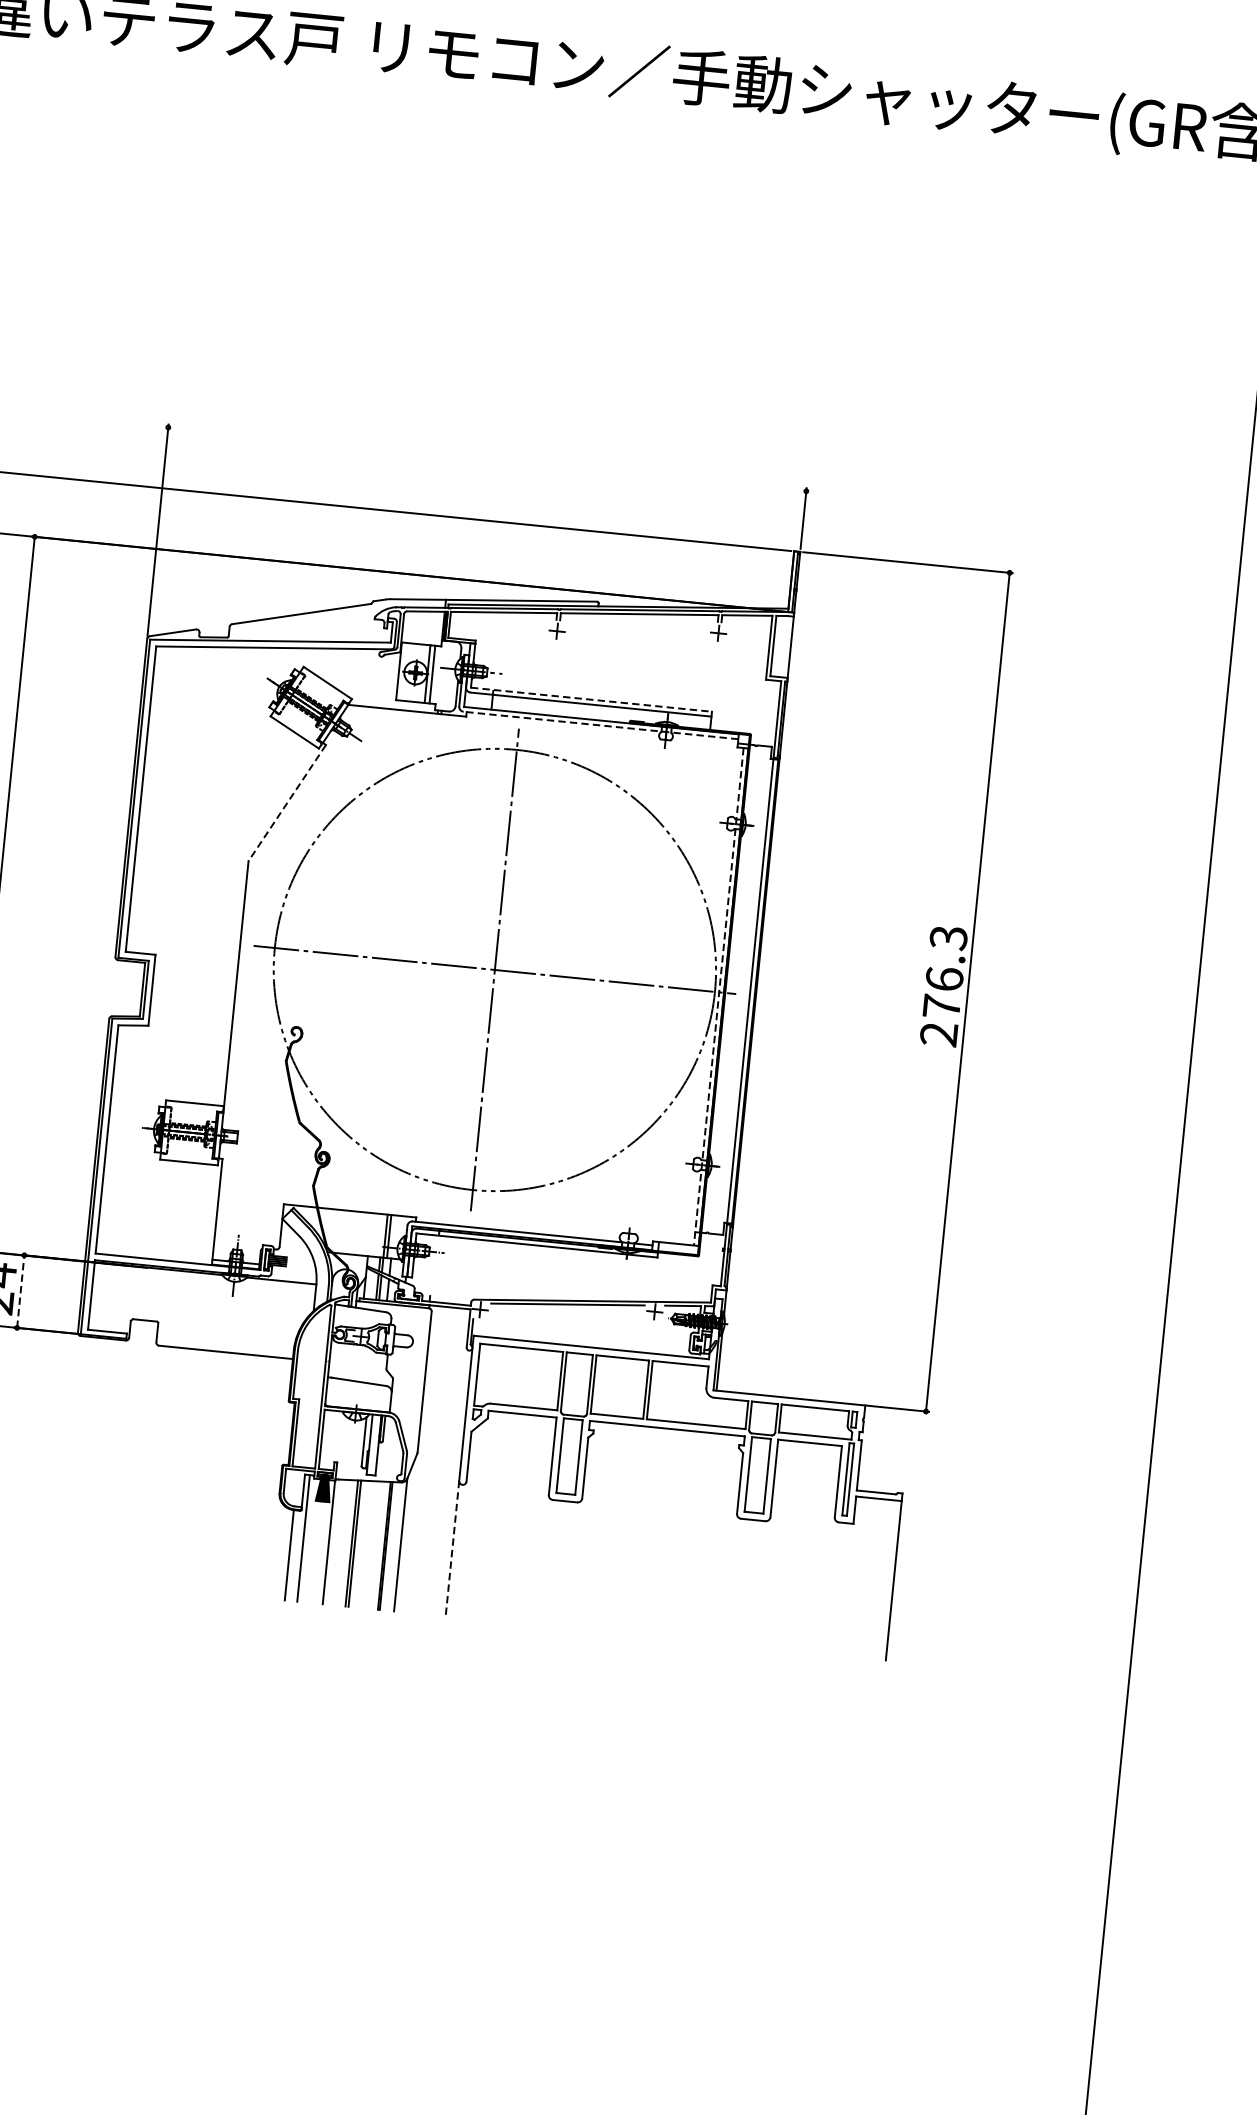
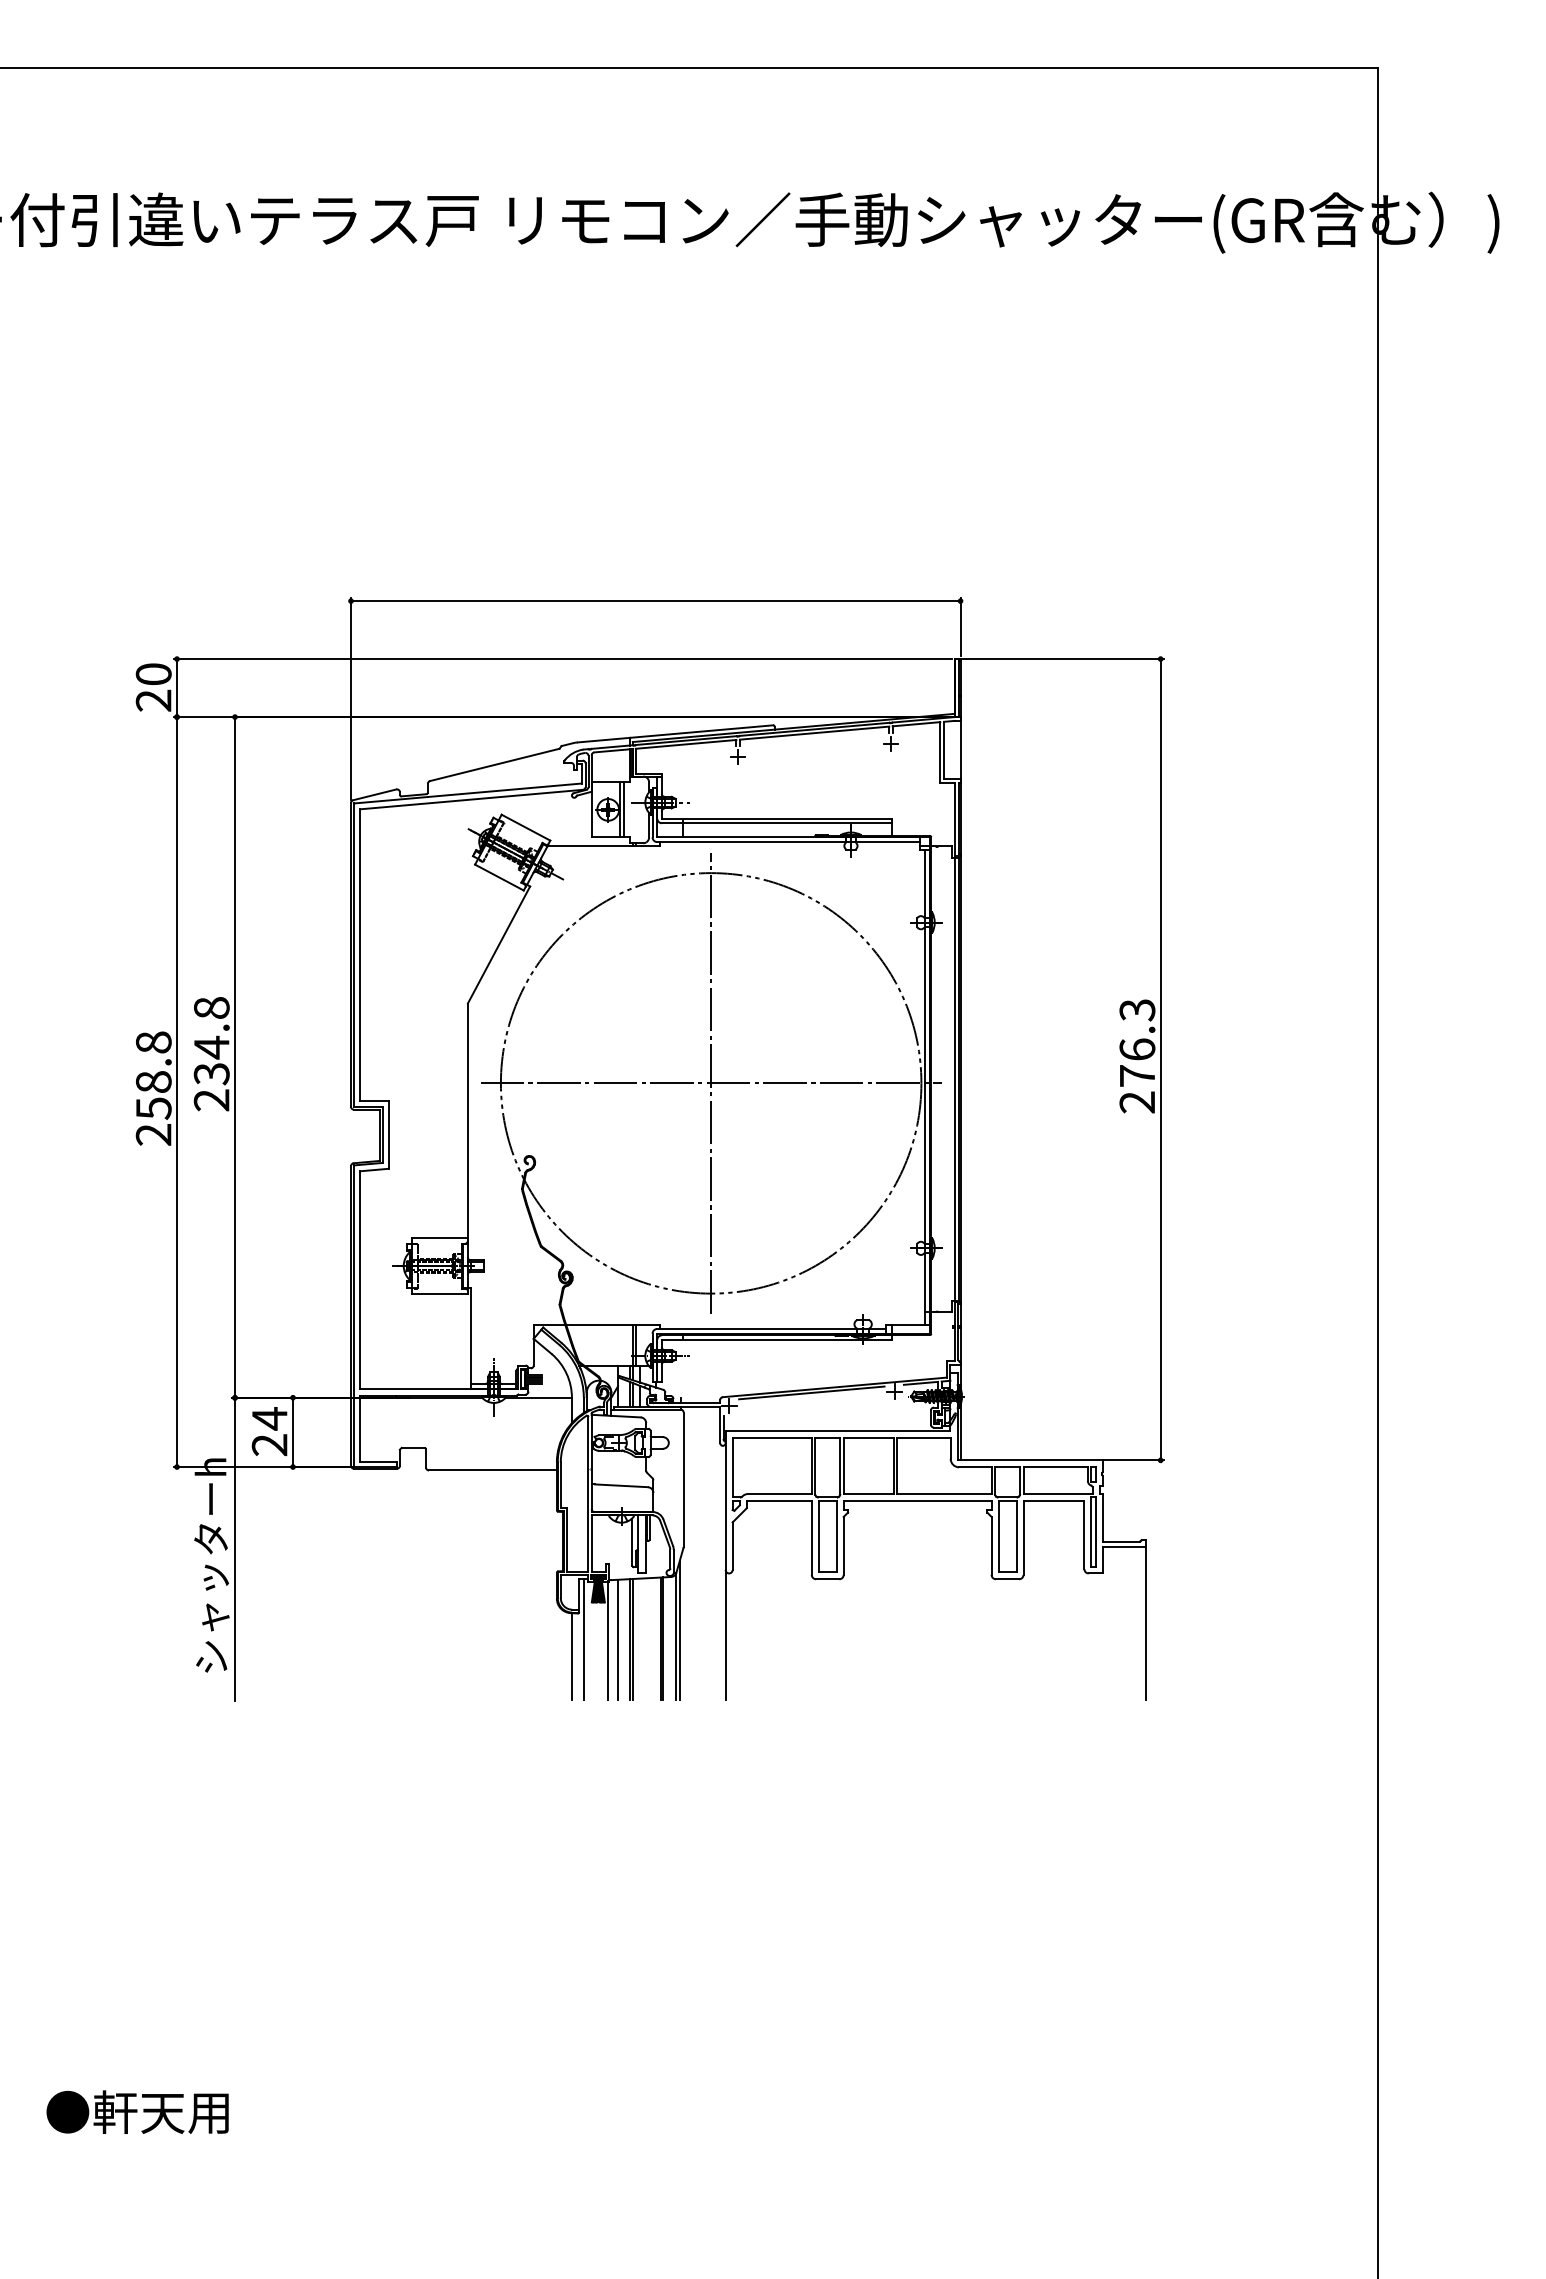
line: (486, 459) -> (655, 601), added
line: (592, 699) -> (777, 818), dashed -> solid
line: (599, 725) -> (787, 842), dashed -> solid
line: (286, 803) -> (498, 945), dashed -> solid
line: (718, 996) -> (925, 1087), dashed -> solid
line: (21, 1291) -> (293, 1432), dashed -> solid
line: (404, 1538) -> (679, 1629), added
line: (339, 1542) -> (618, 1639), added
line: (452, 1548) -> (725, 1634), dashed -> solid

